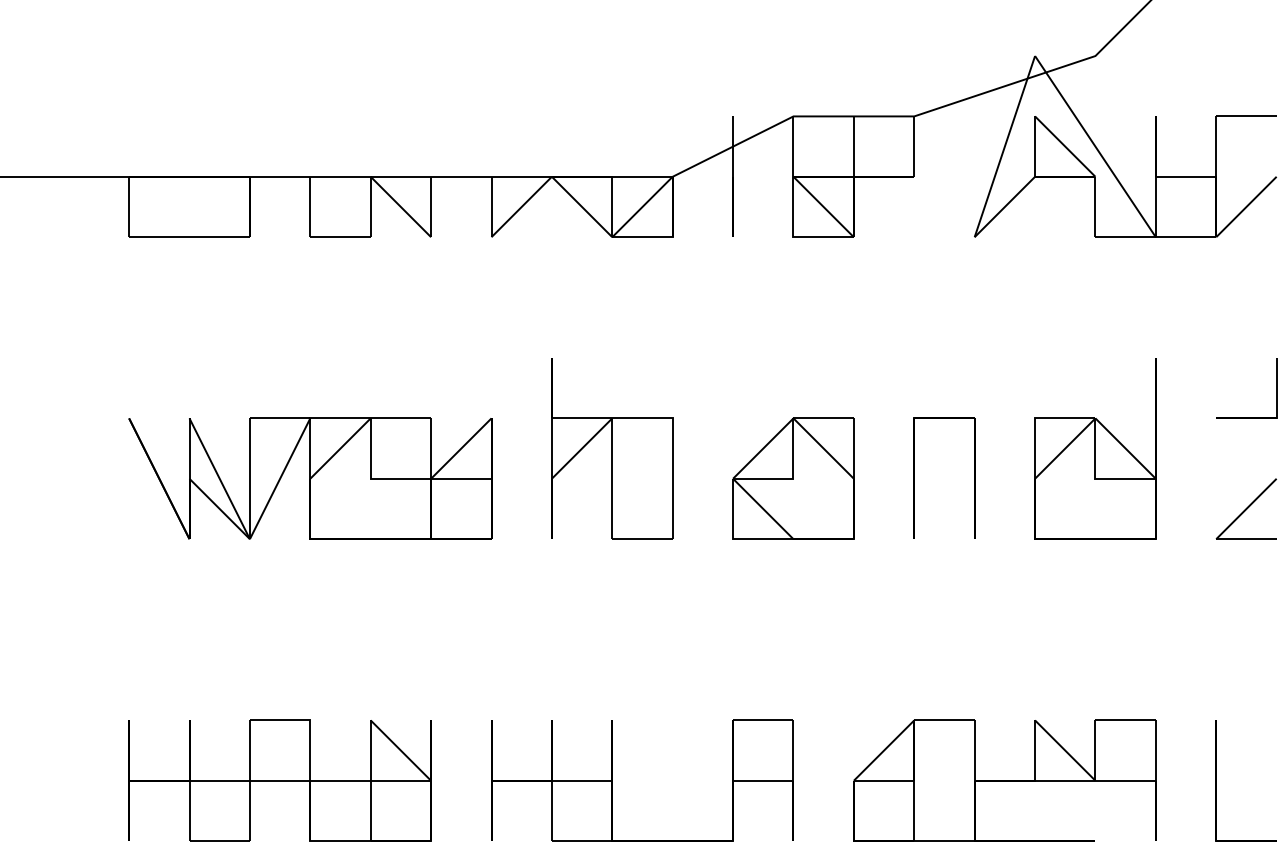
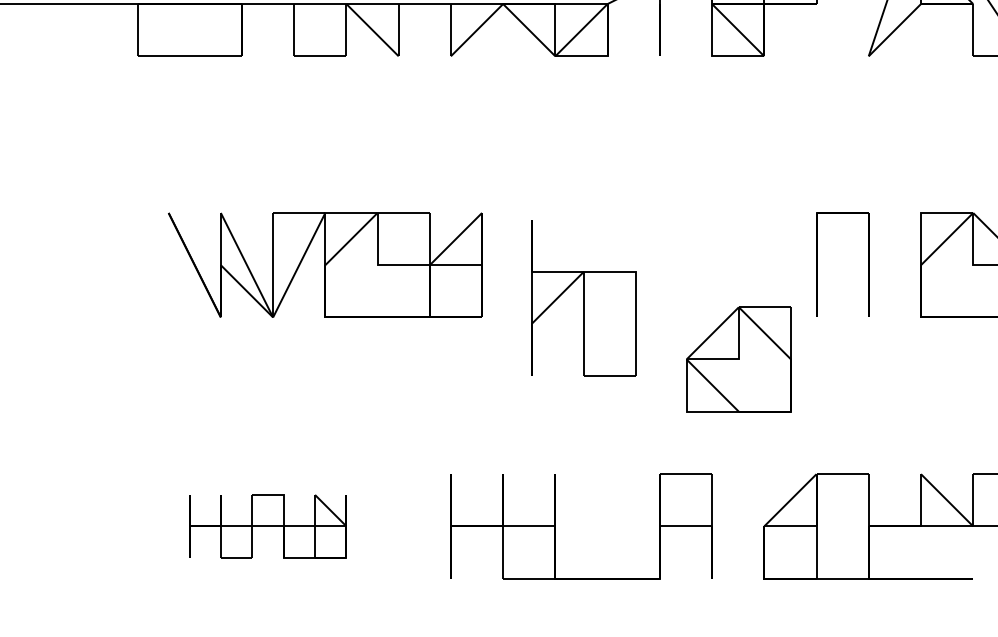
part: (612, 448) -> (584, 297), moved
part: (310, 478) -> (325, 264), moved
part: (793, 478) -> (738, 359), moved
part: (279, 780) -> (267, 526), size x0.6

